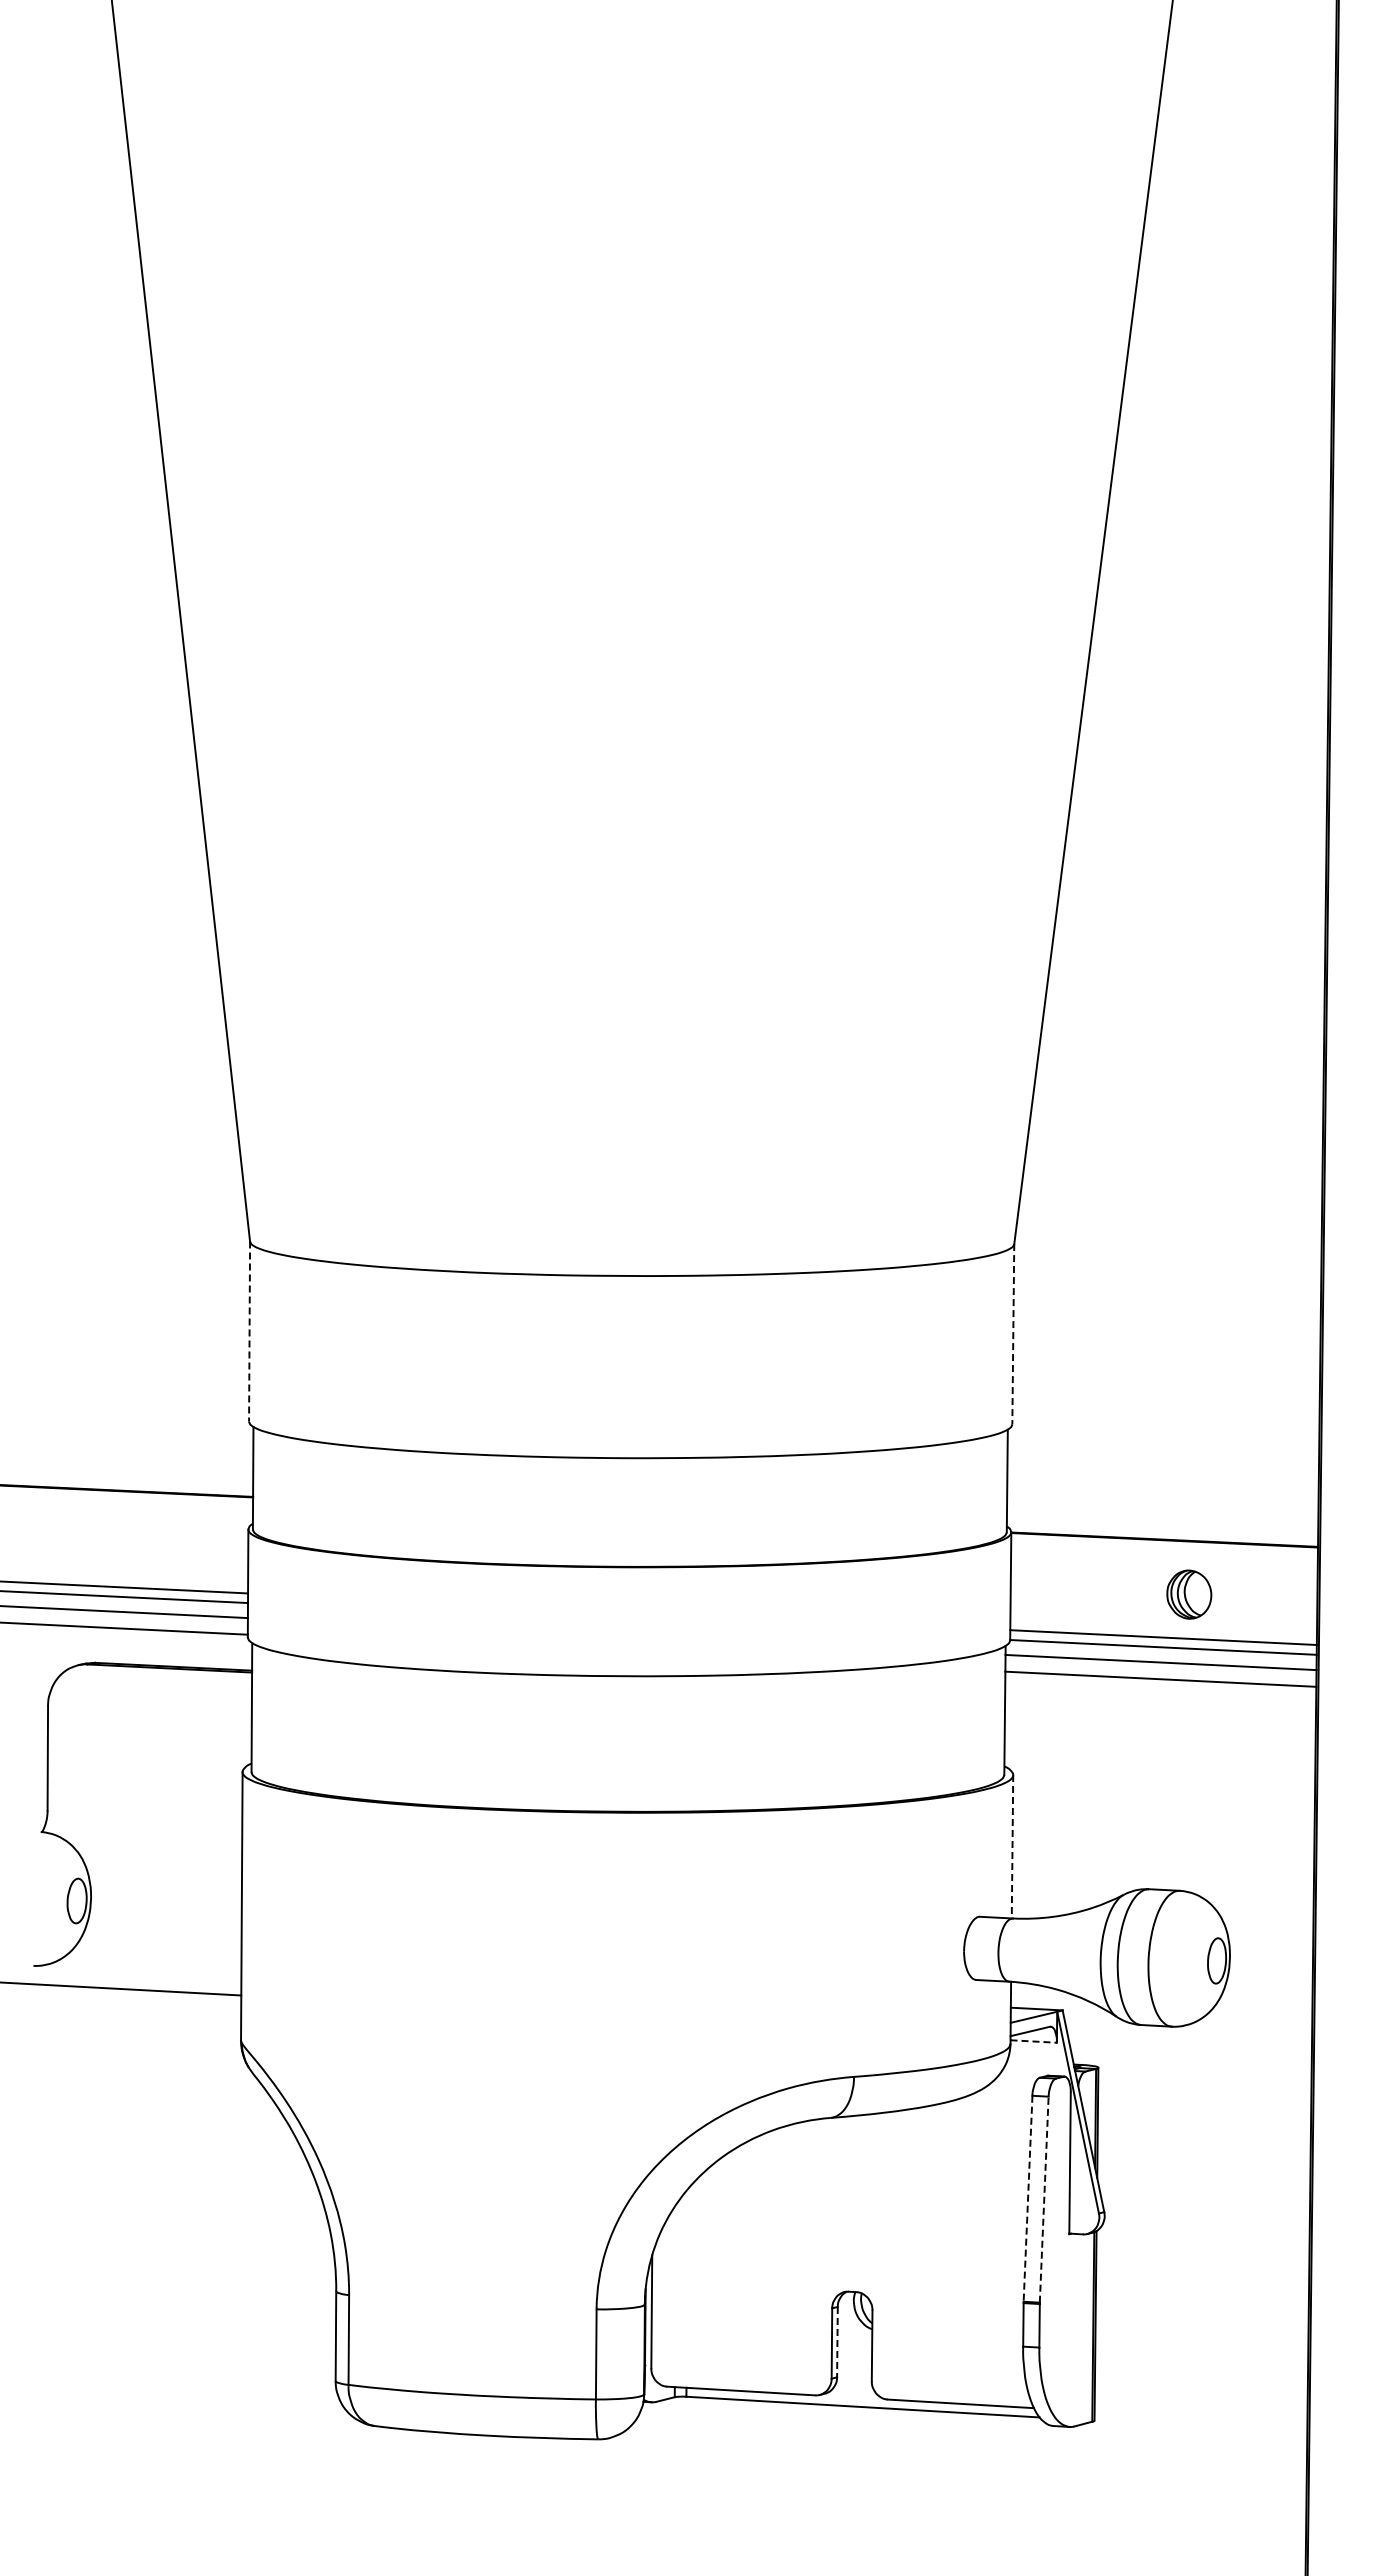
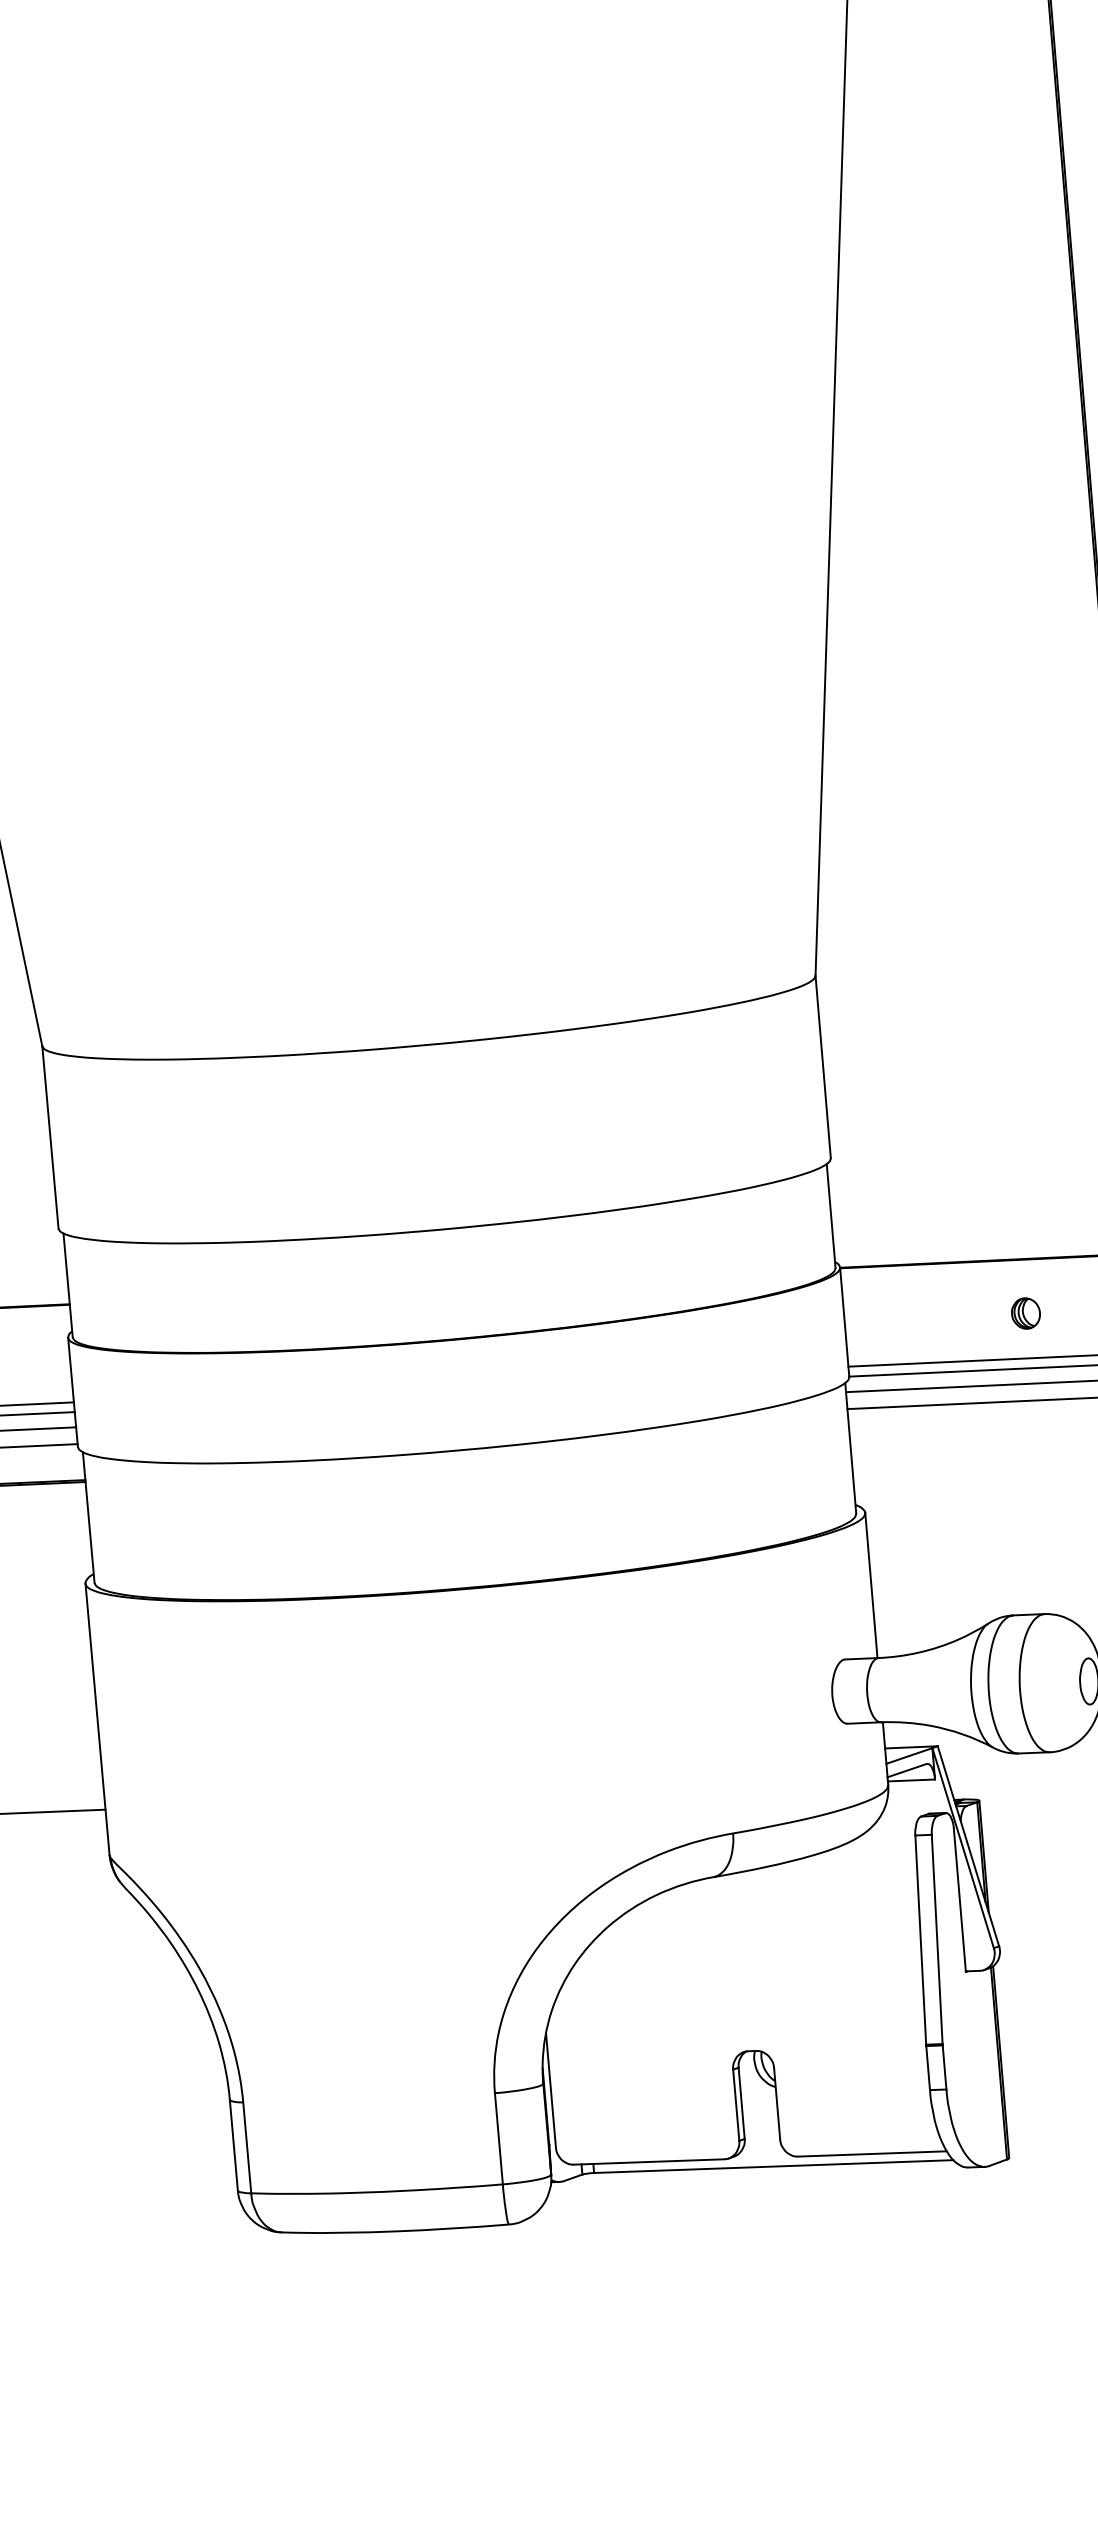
line: (249, 1332) -> (50, 1138), dashed -> solid
line: (1013, 1334) -> (823, 1067), dashed -> solid
part: (1188, 1594) -> (1025, 1313), size x0.62
line: (1012, 1846) -> (871, 1585), dashed -> solid
line: (1034, 2041) -> (912, 1780), dashed -> solid
line: (1028, 2199) -> (921, 1940), dashed -> solid
line: (1044, 2199) -> (937, 1939), dashed -> solid
line: (837, 2342) -> (741, 2103), dashed -> solid

